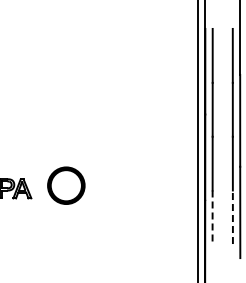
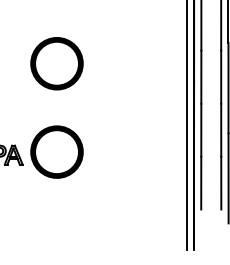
part: (66, 96) -> (57, 64), added
part: (66, 185) -> (57, 151), size x1.43
line: (212, 217) -> (201, 183), dashed -> solid
line: (232, 217) -> (220, 183), dashed -> solid

